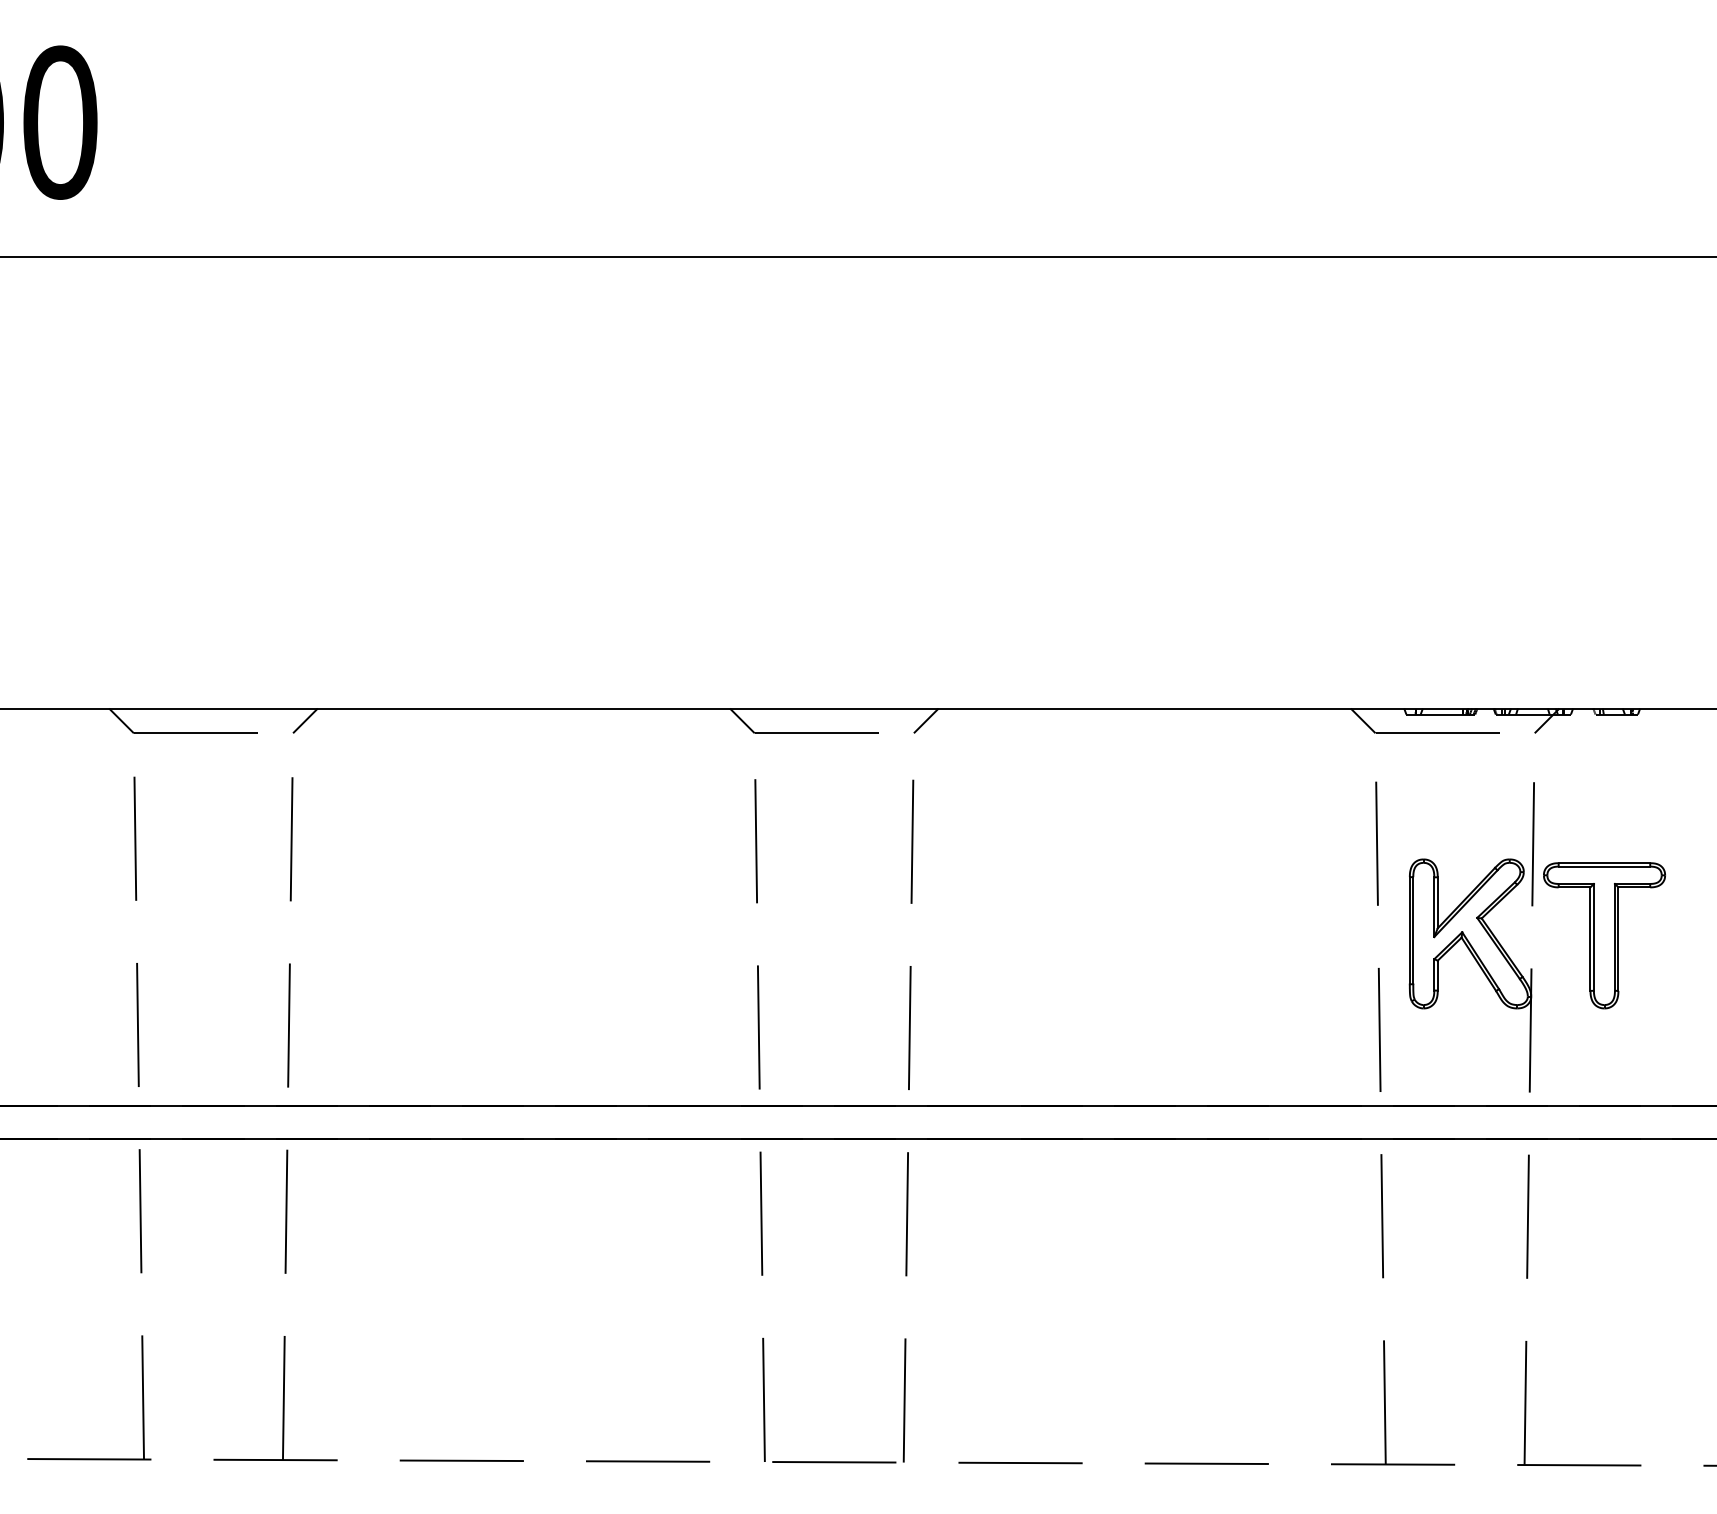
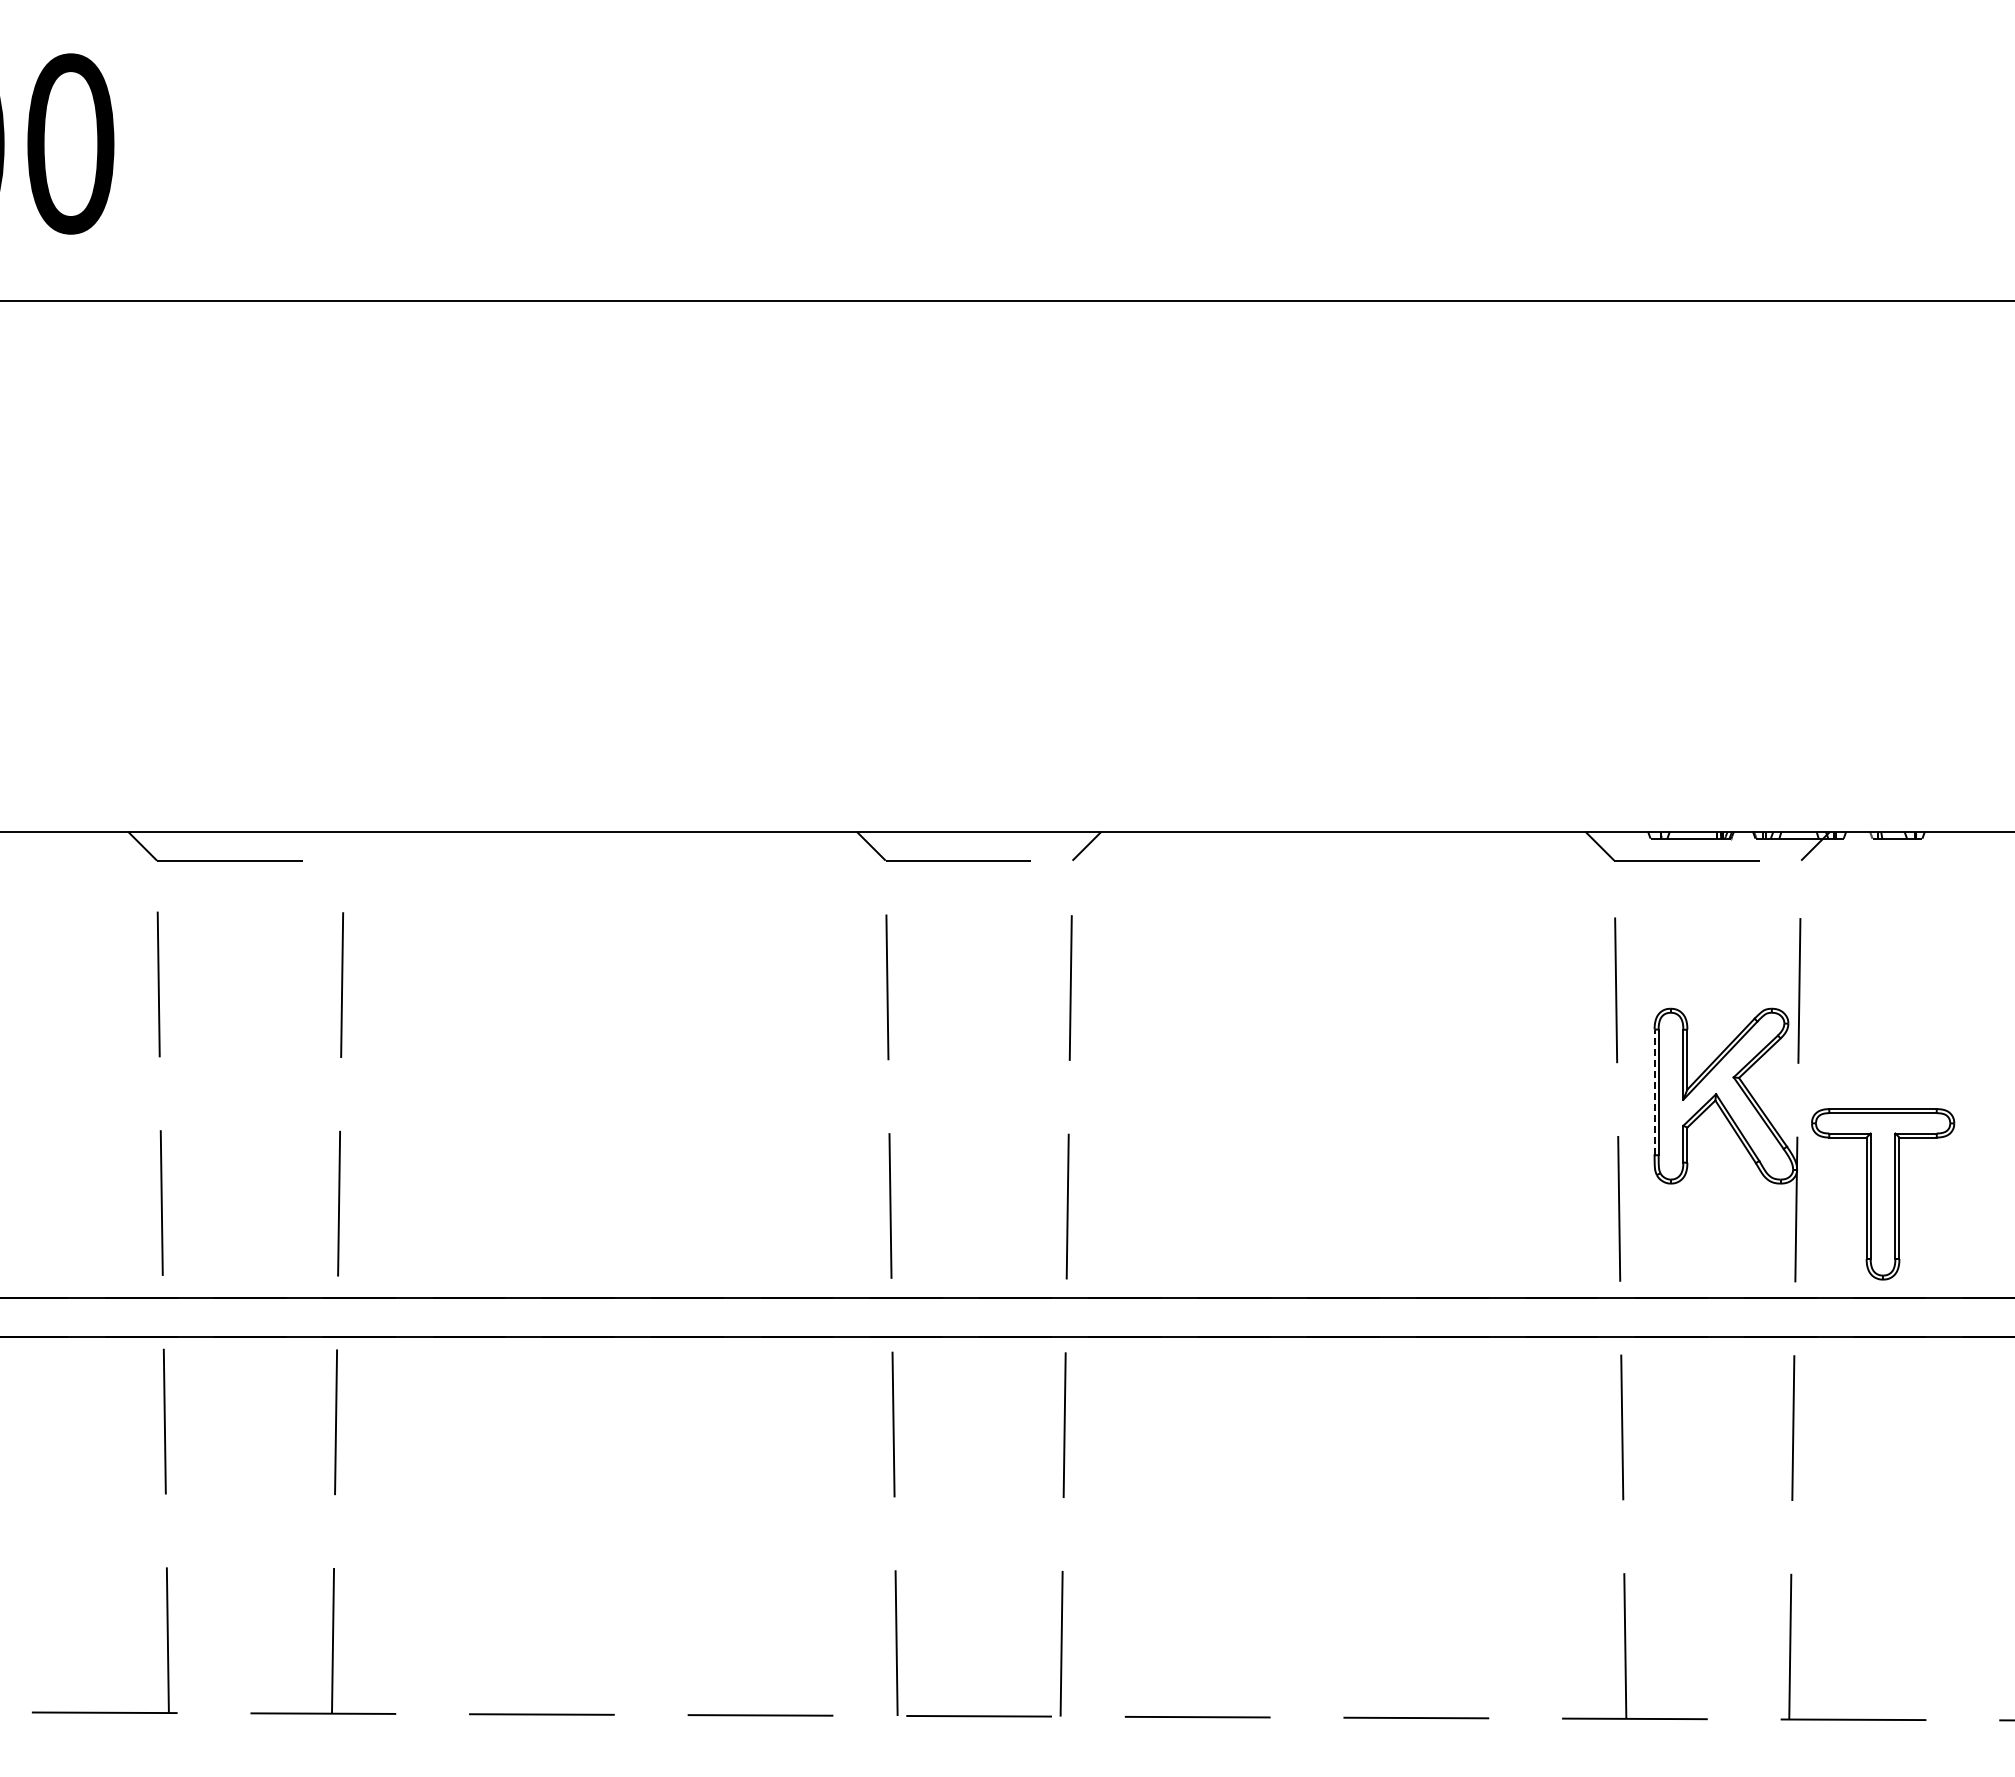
line: (304, 720) -> (357, 845), removed
line: (1409, 930) -> (1654, 1092), solid -> dashed
part: (1604, 935) -> (1883, 1194), moved

